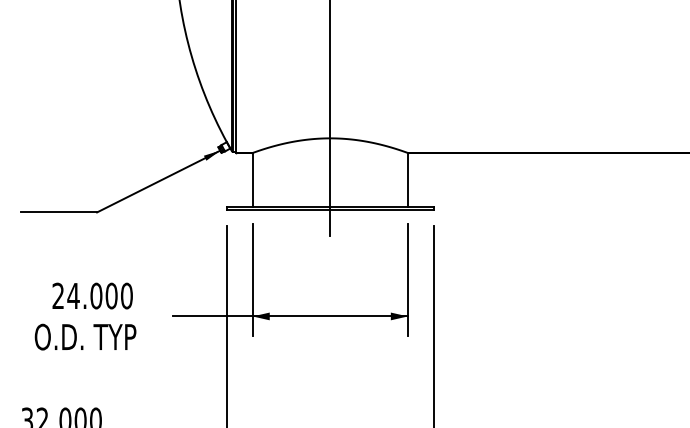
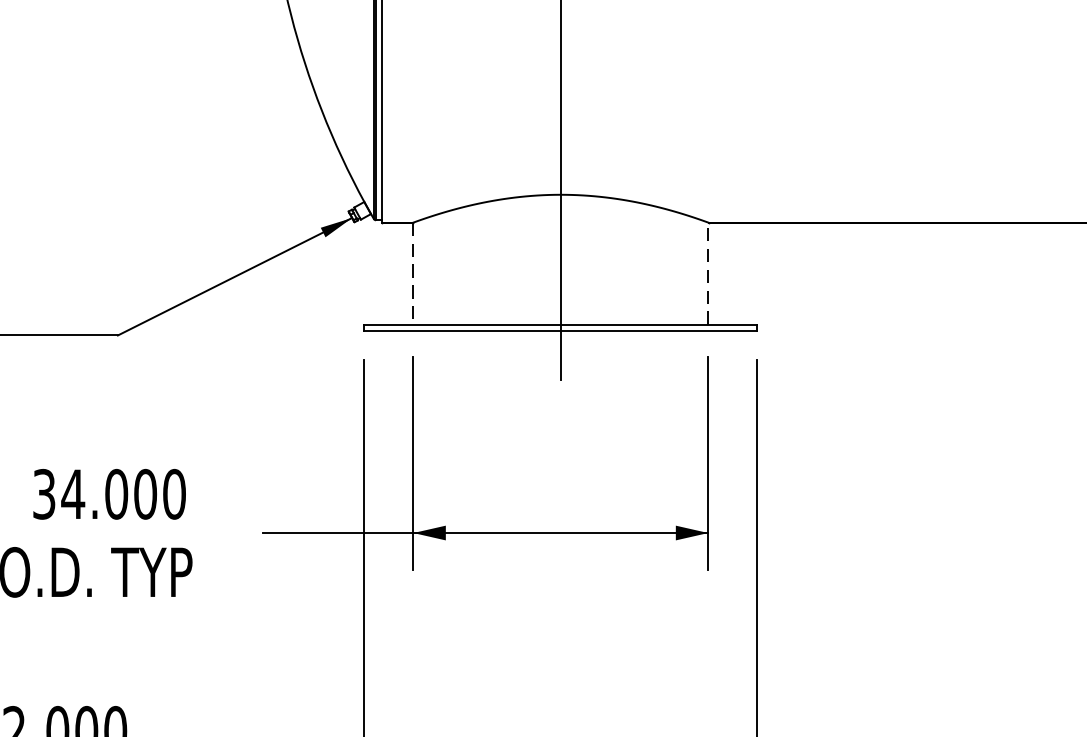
line: (252, 179) -> (413, 272), solid -> dashed
line: (407, 179) -> (707, 272), solid -> dashed
text: (58, 296) -> (44, 495), 24.000 -> 34.000

